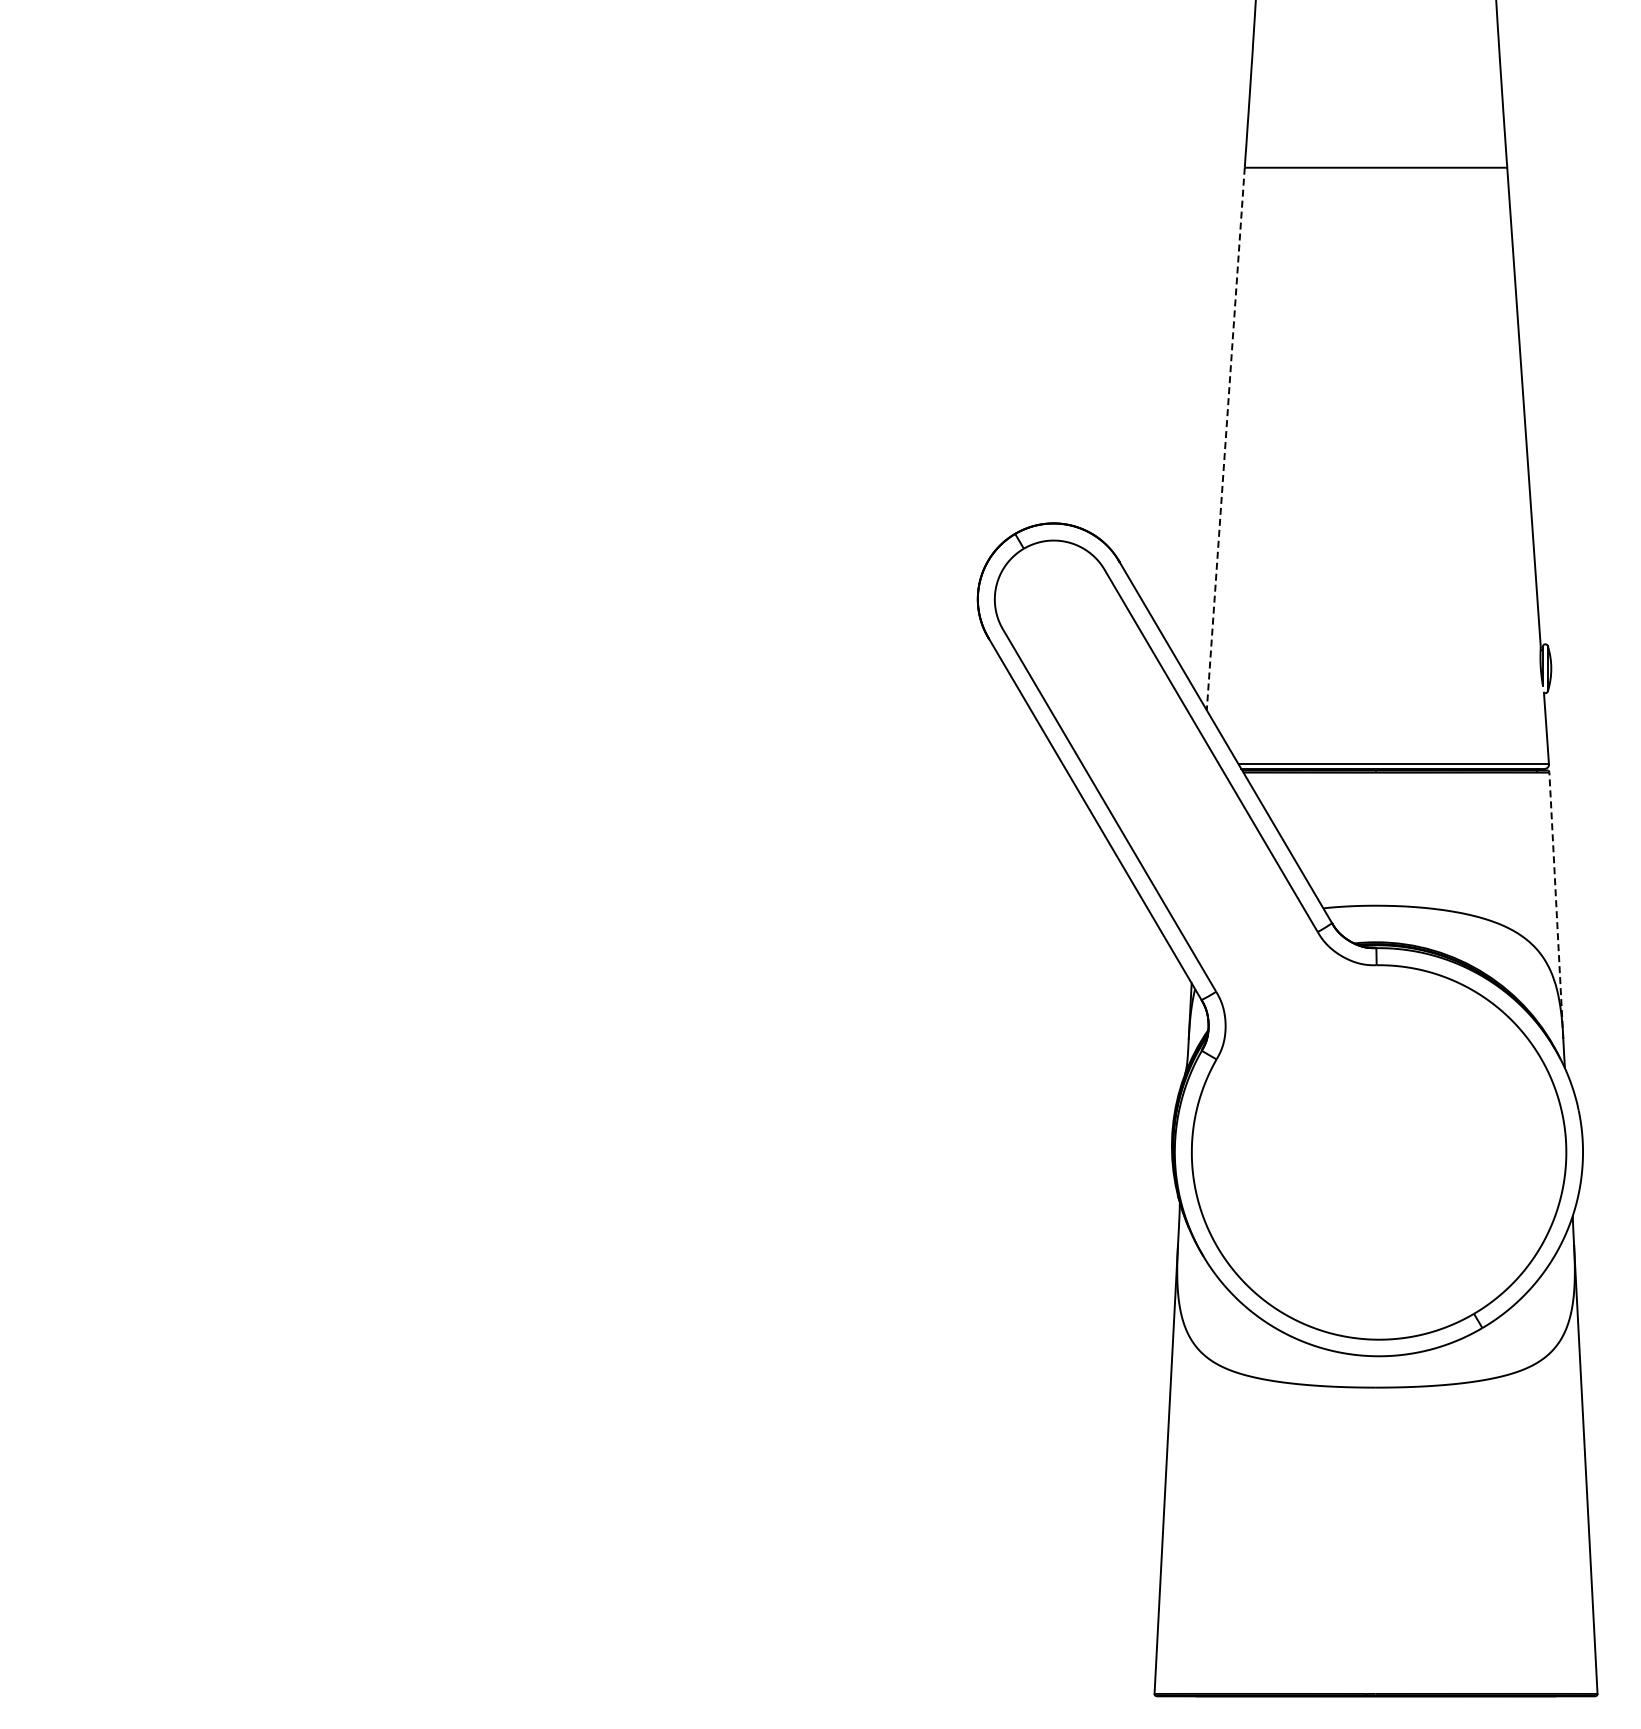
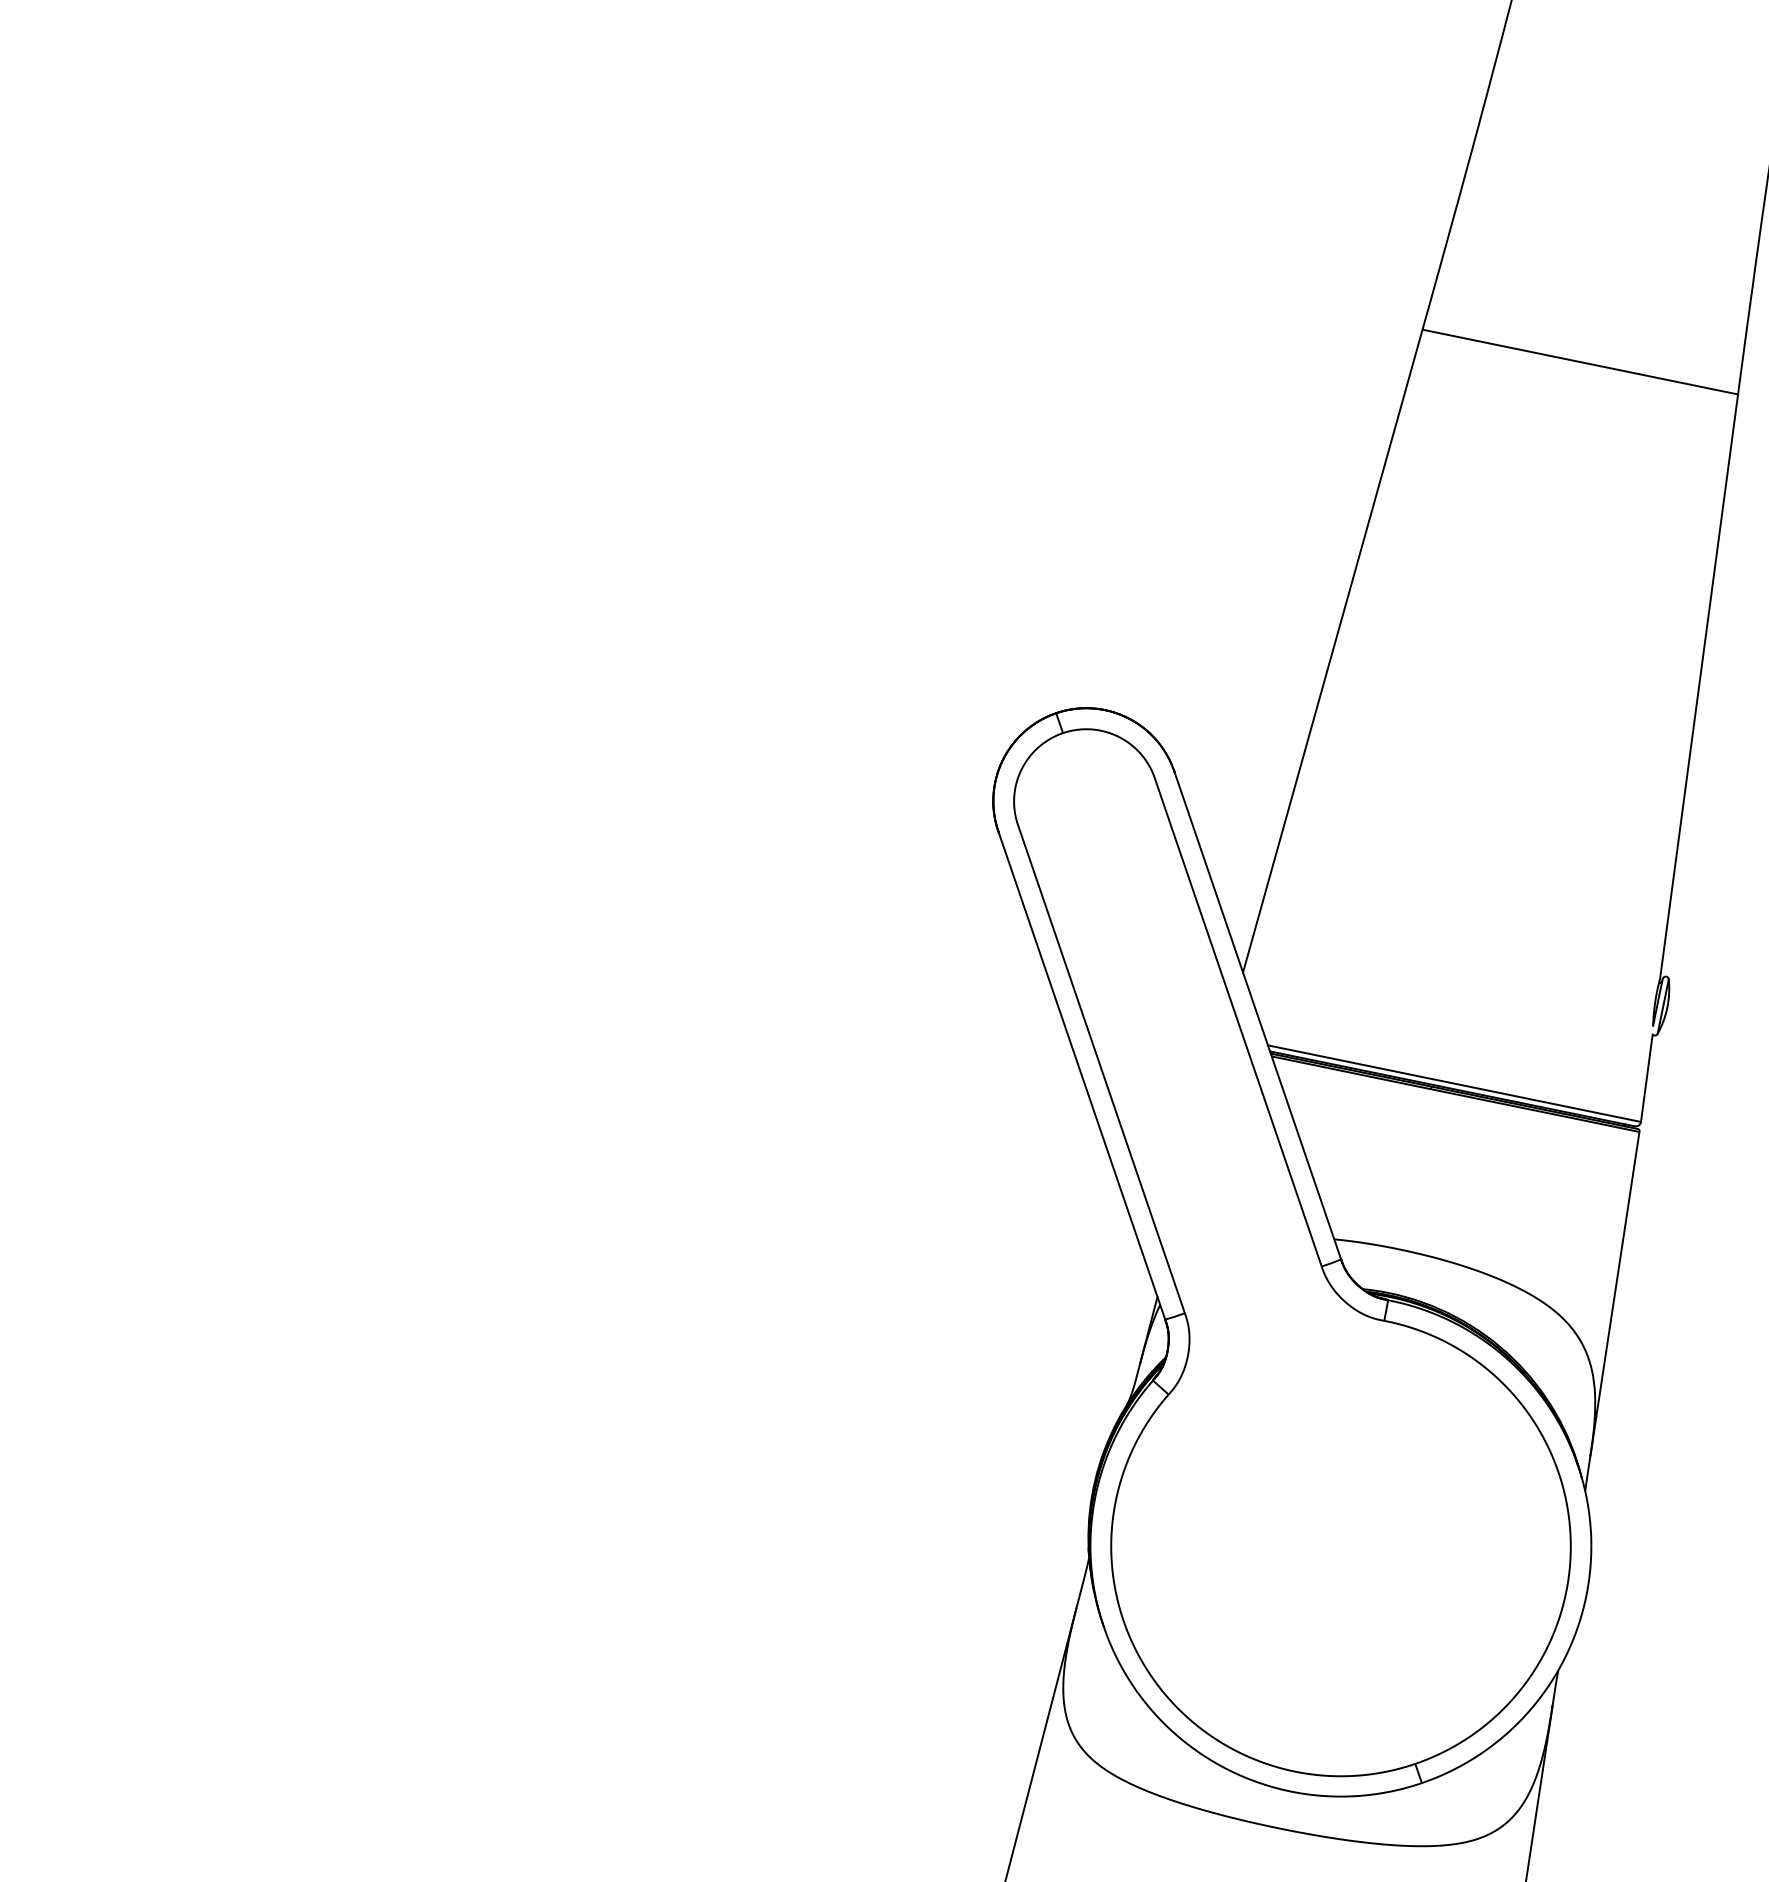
line: (1225, 439) -> (1332, 651), dashed -> solid
line: (1556, 905) -> (1615, 1293), dashed -> solid

